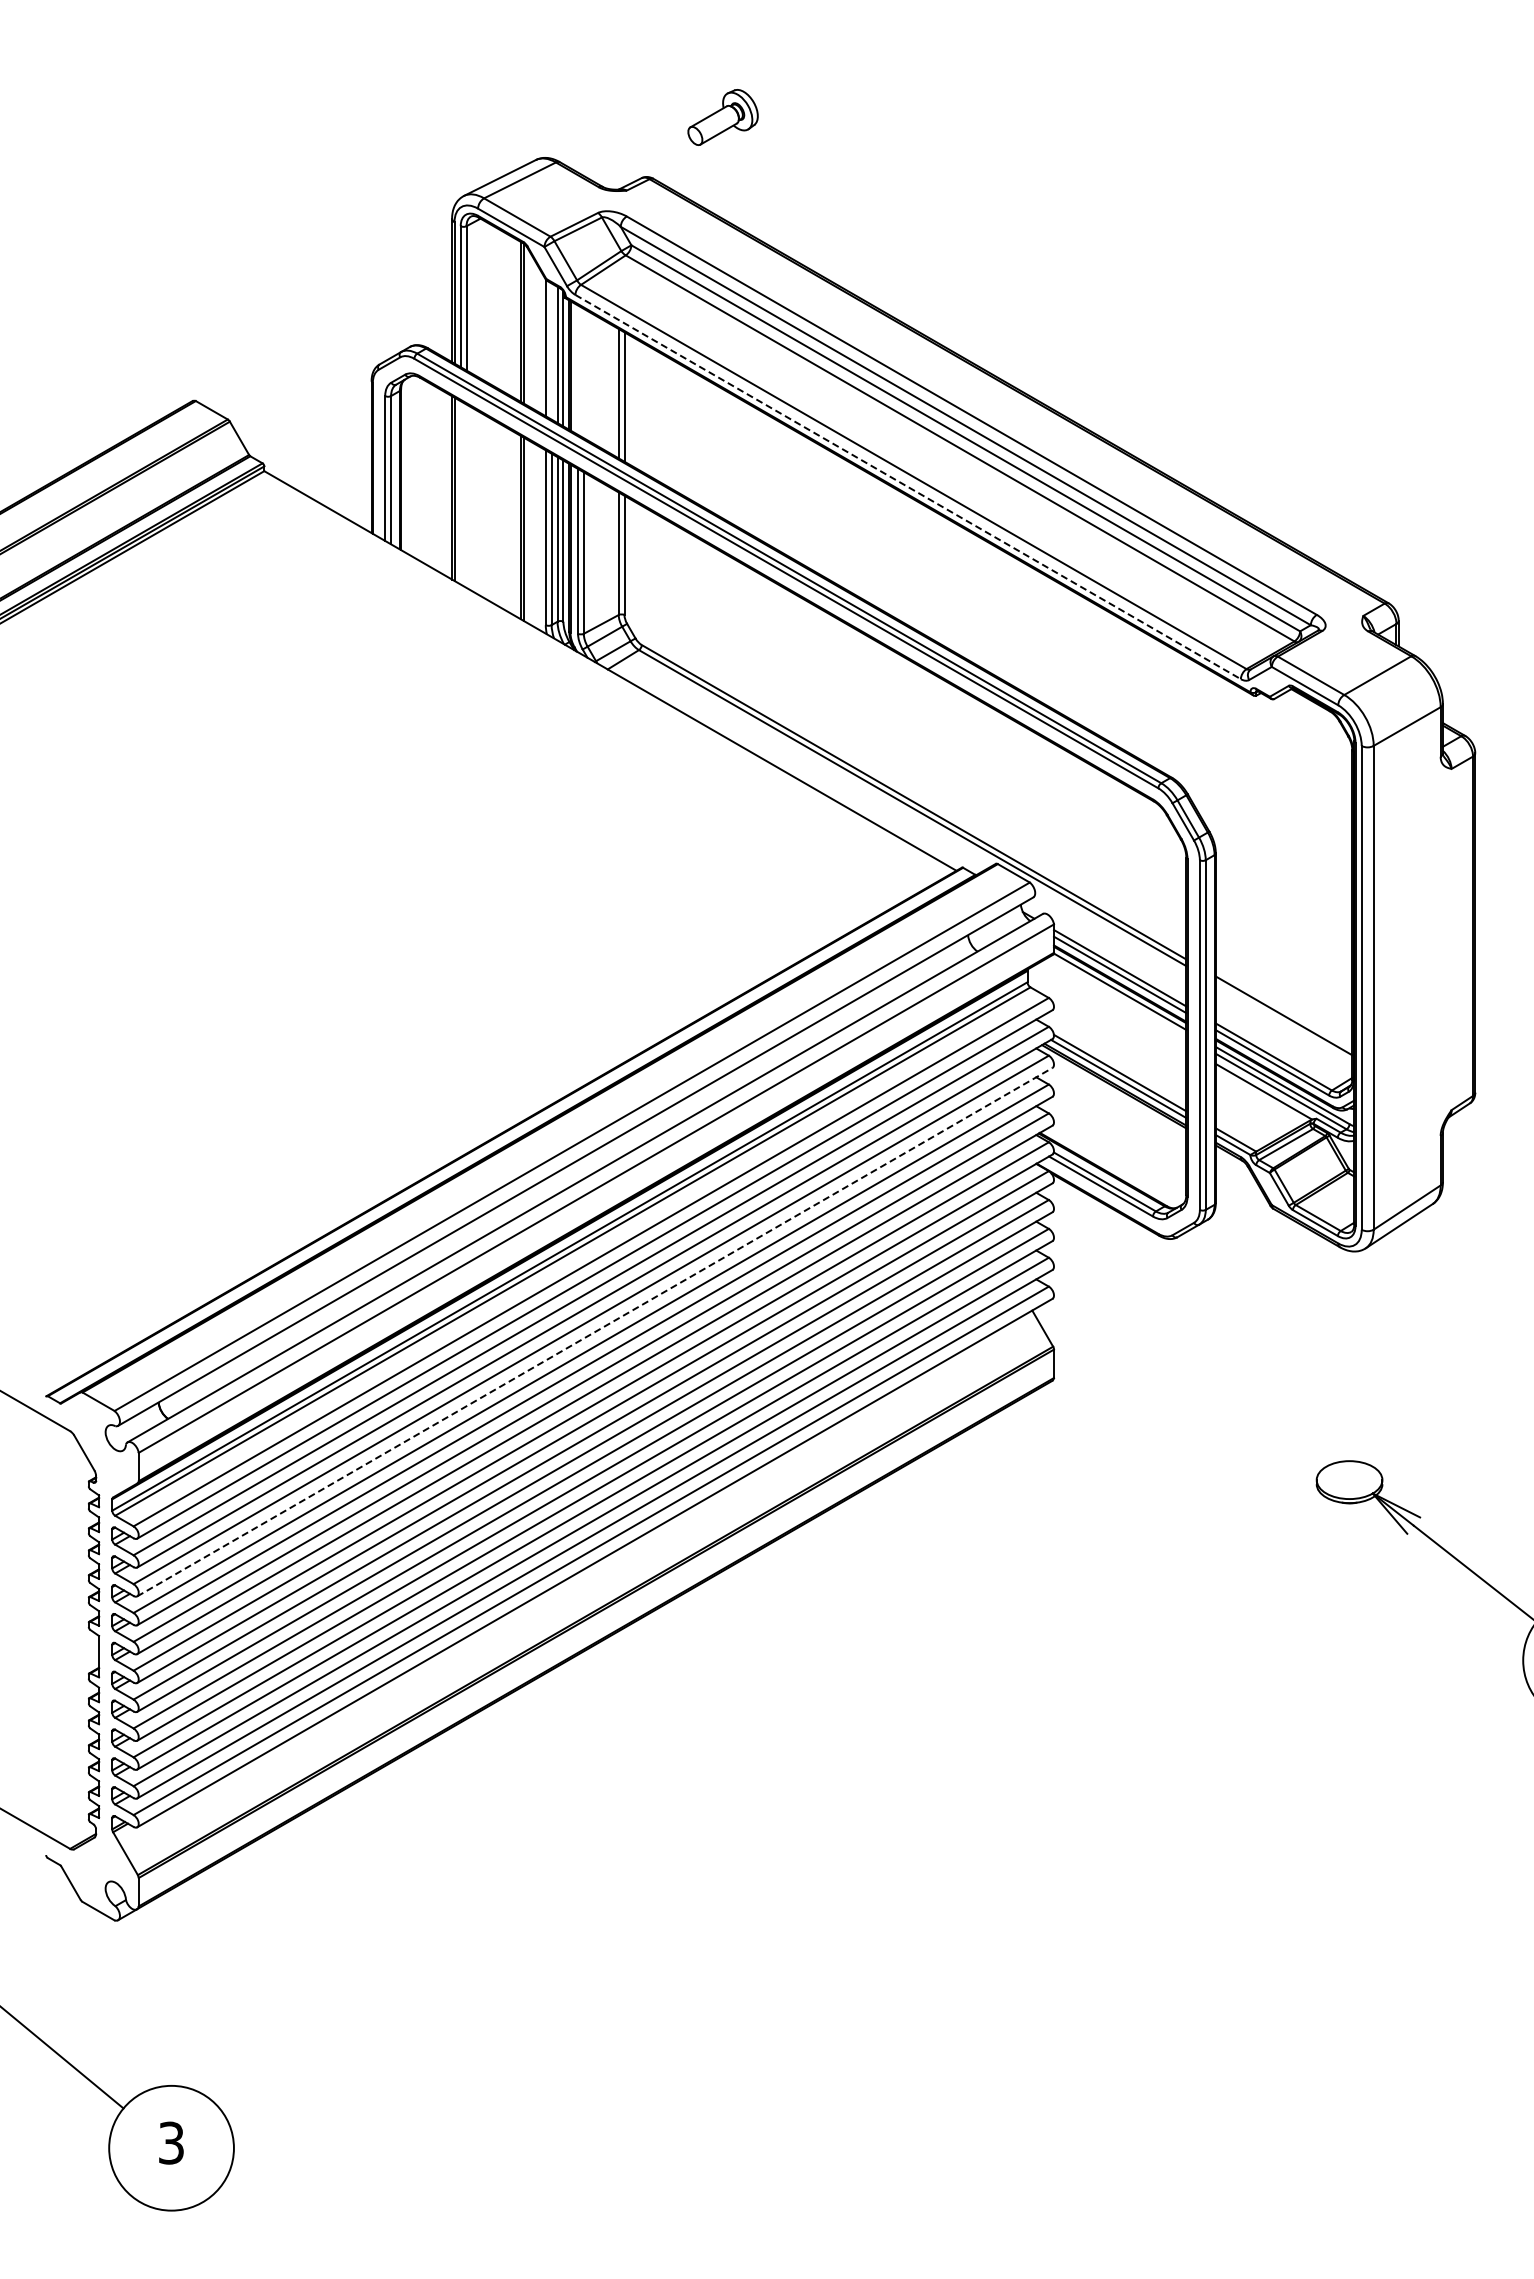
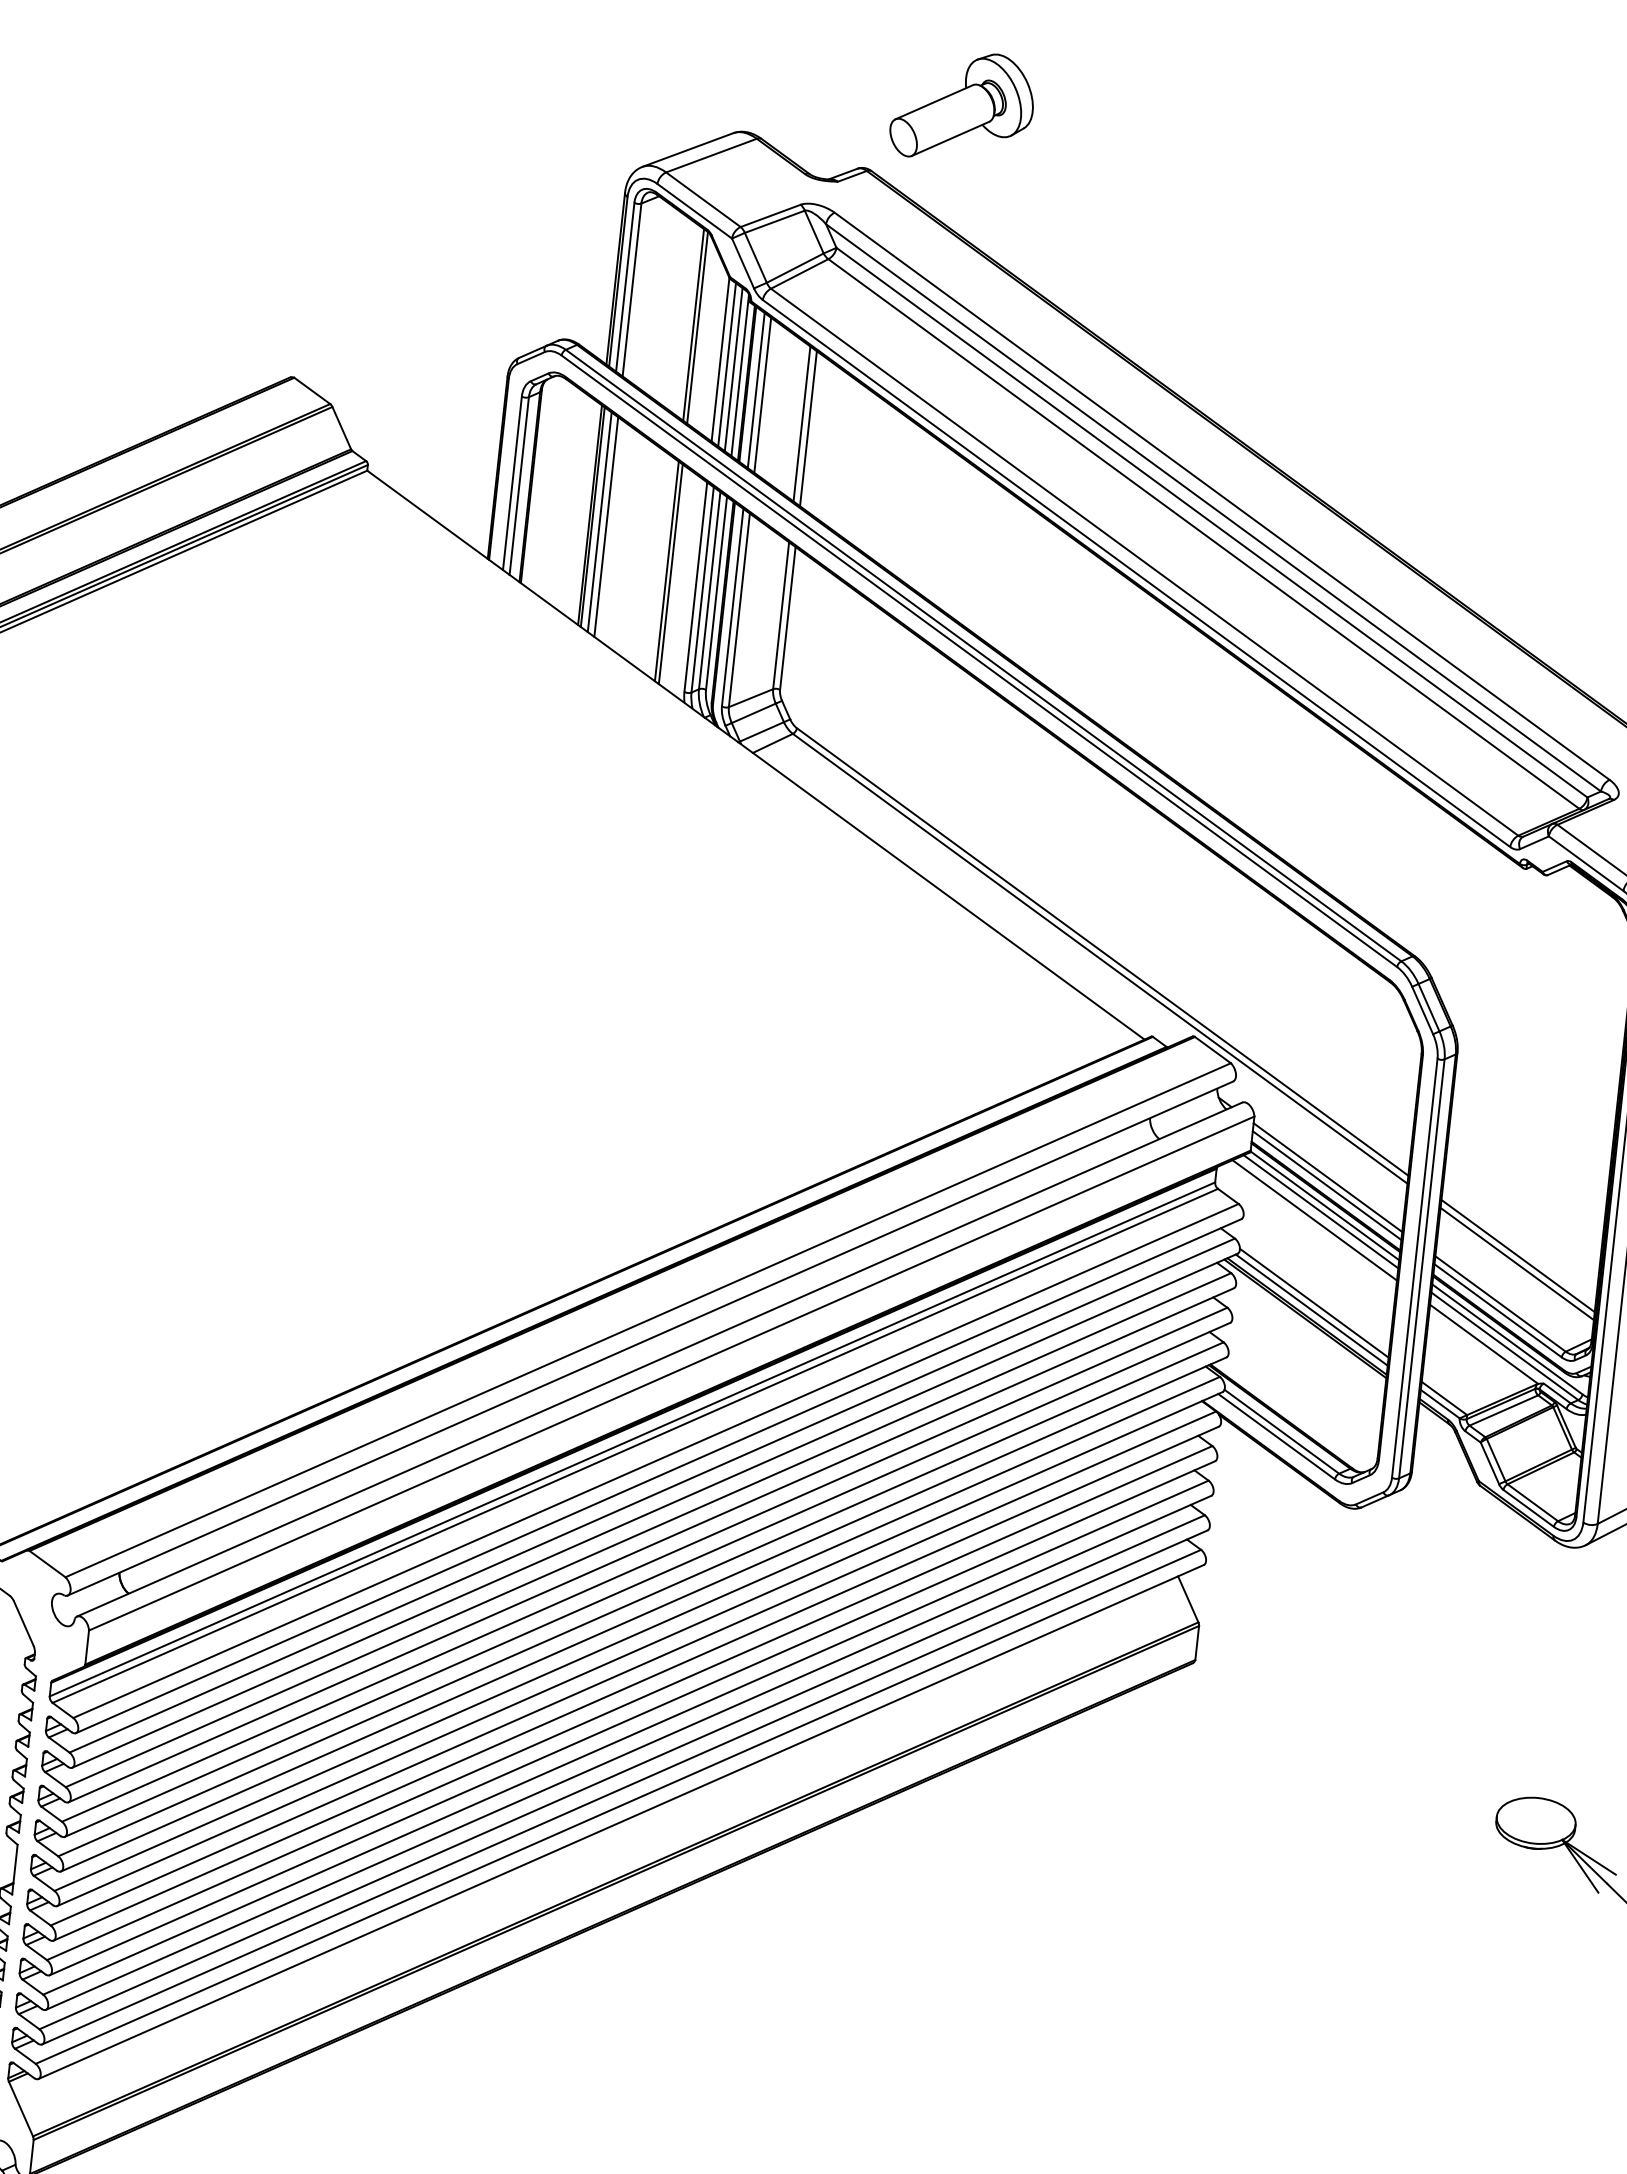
part: (722, 117) -> (962, 106), size x1.67
line: (551, 351) -> (726, 364), added
line: (578, 369) -> (756, 389), added
line: (583, 373) -> (762, 395), added
line: (908, 487) -> (1136, 574), dashed -> solid
line: (460, 492) -> (599, 521), added
line: (466, 495) -> (606, 526), added
line: (1117, 996) -> (1321, 1211), added
line: (1112, 1004) -> (1314, 1220), added
line: (1283, 1022) -> (1516, 1263), added
line: (595, 1331) -> (652, 1544), dashed -> solid

